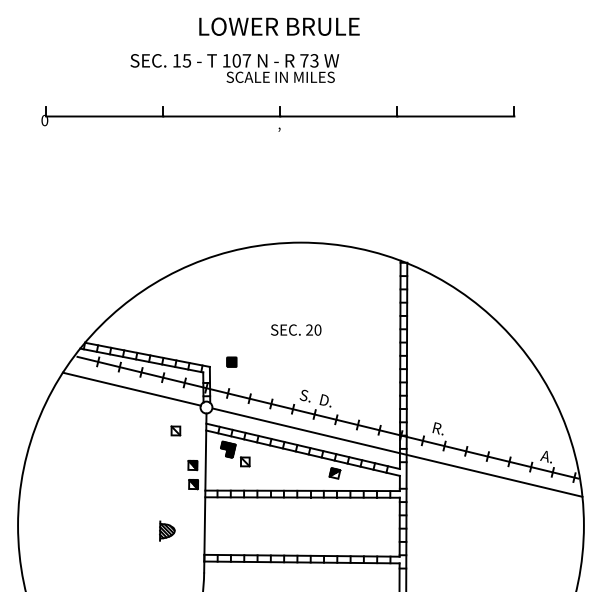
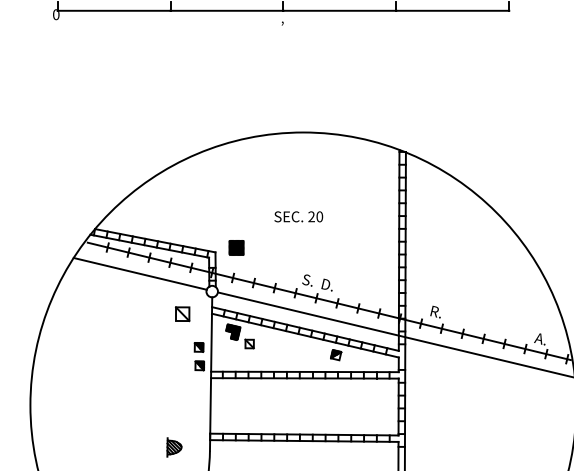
part: (231, 361) -> (236, 247), size x1.6
part: (175, 430) -> (182, 313), size x1.6
part: (167, 530) -> (174, 446), moved

